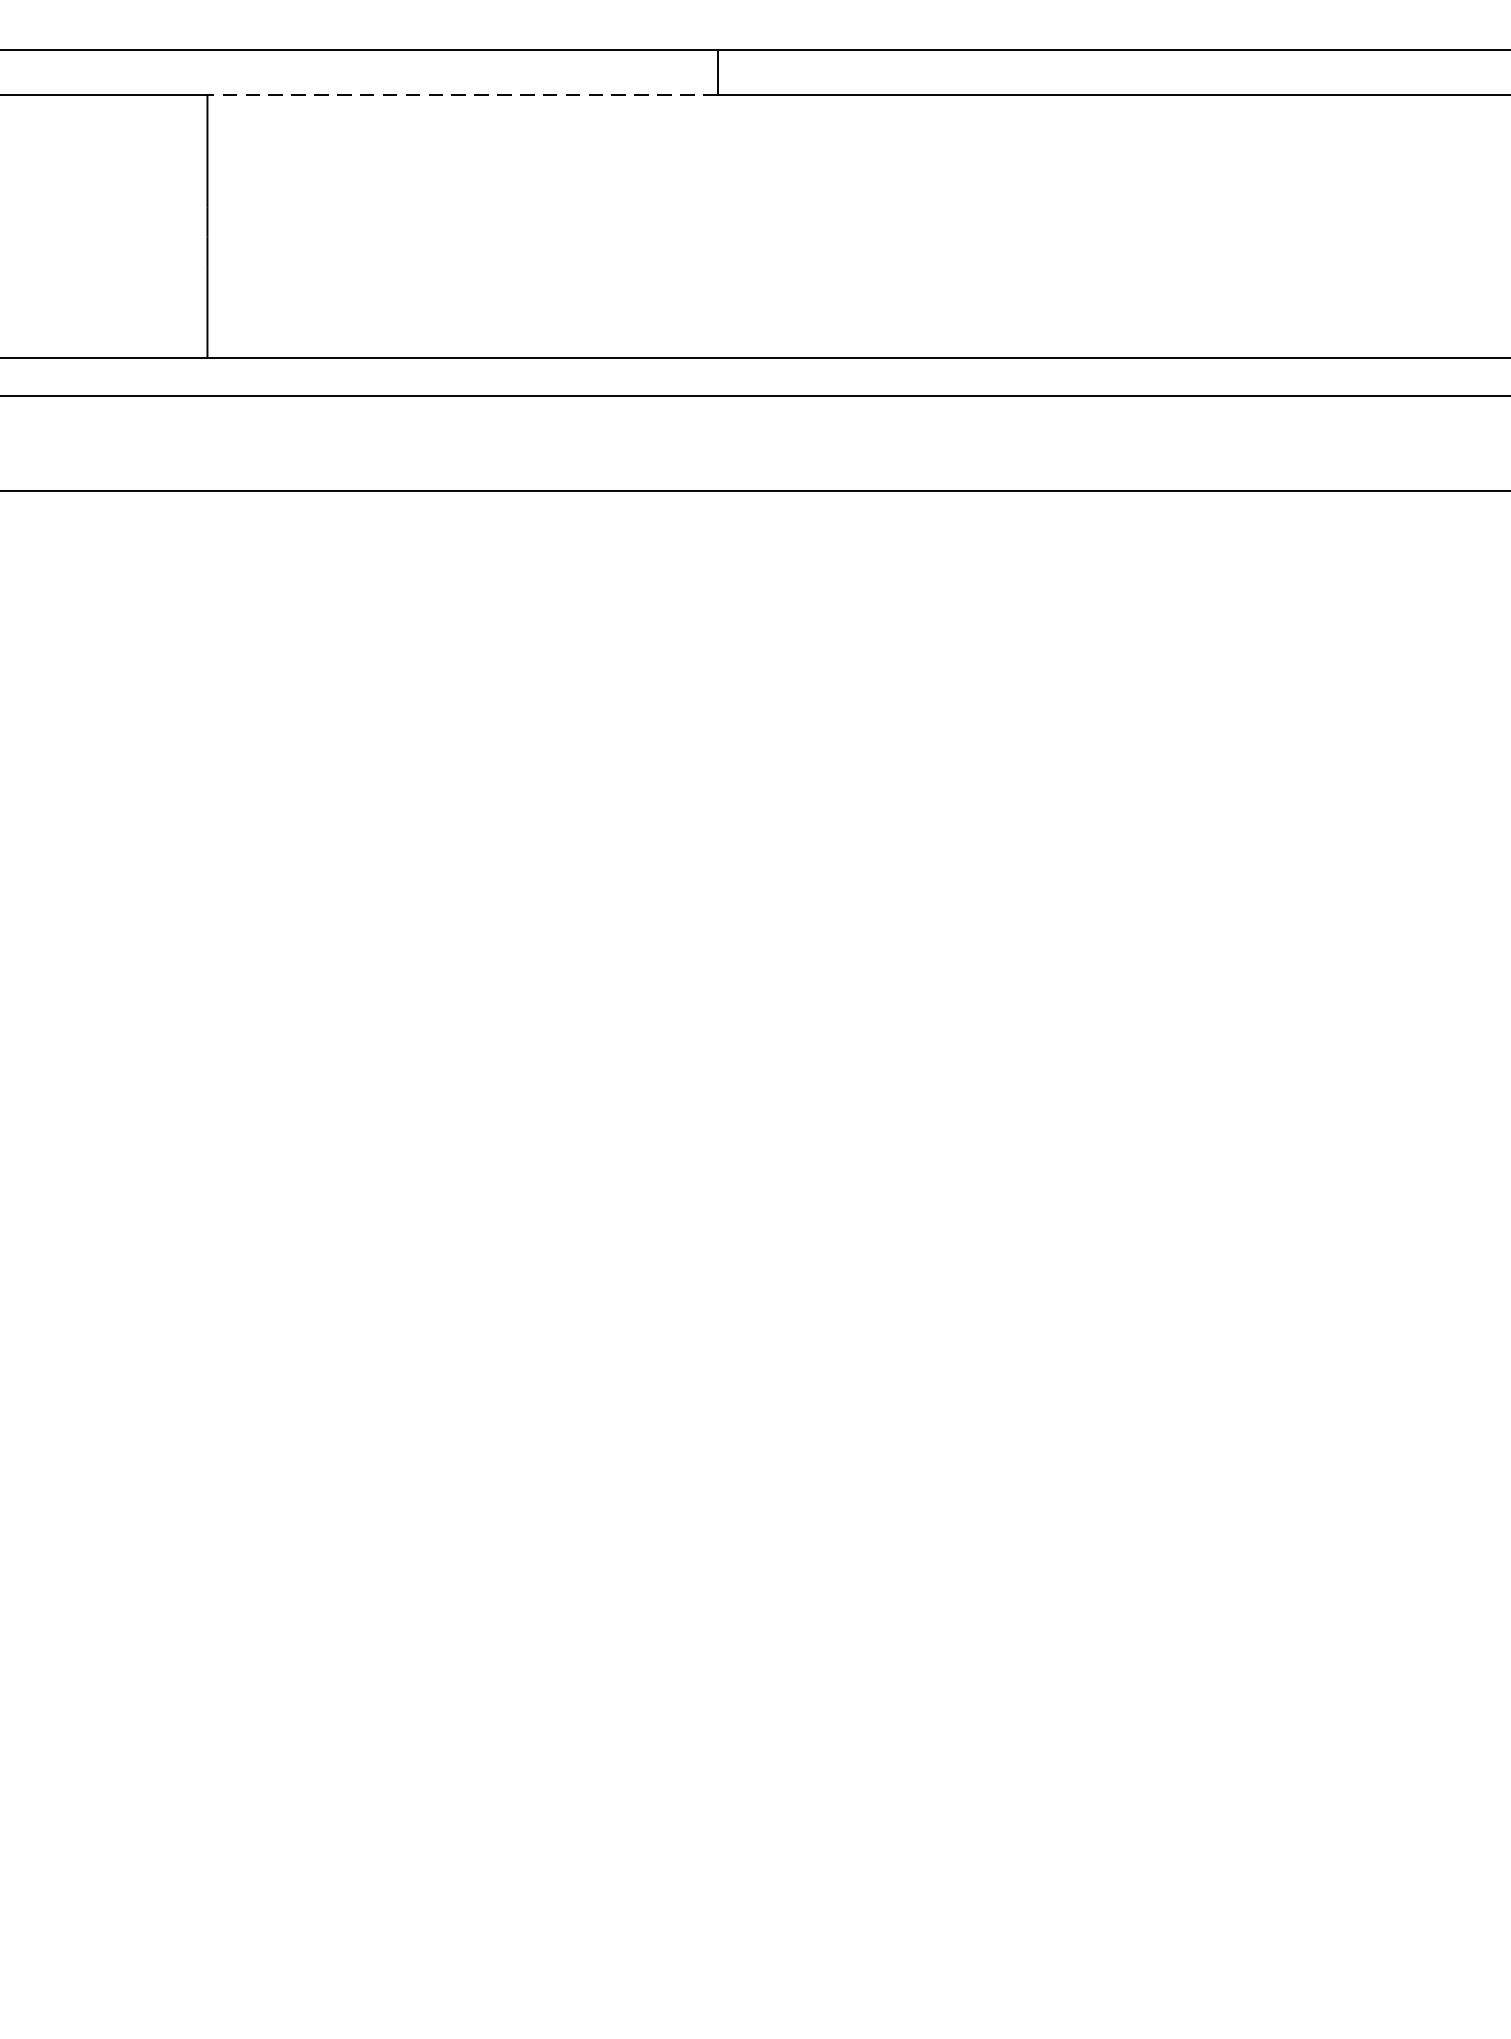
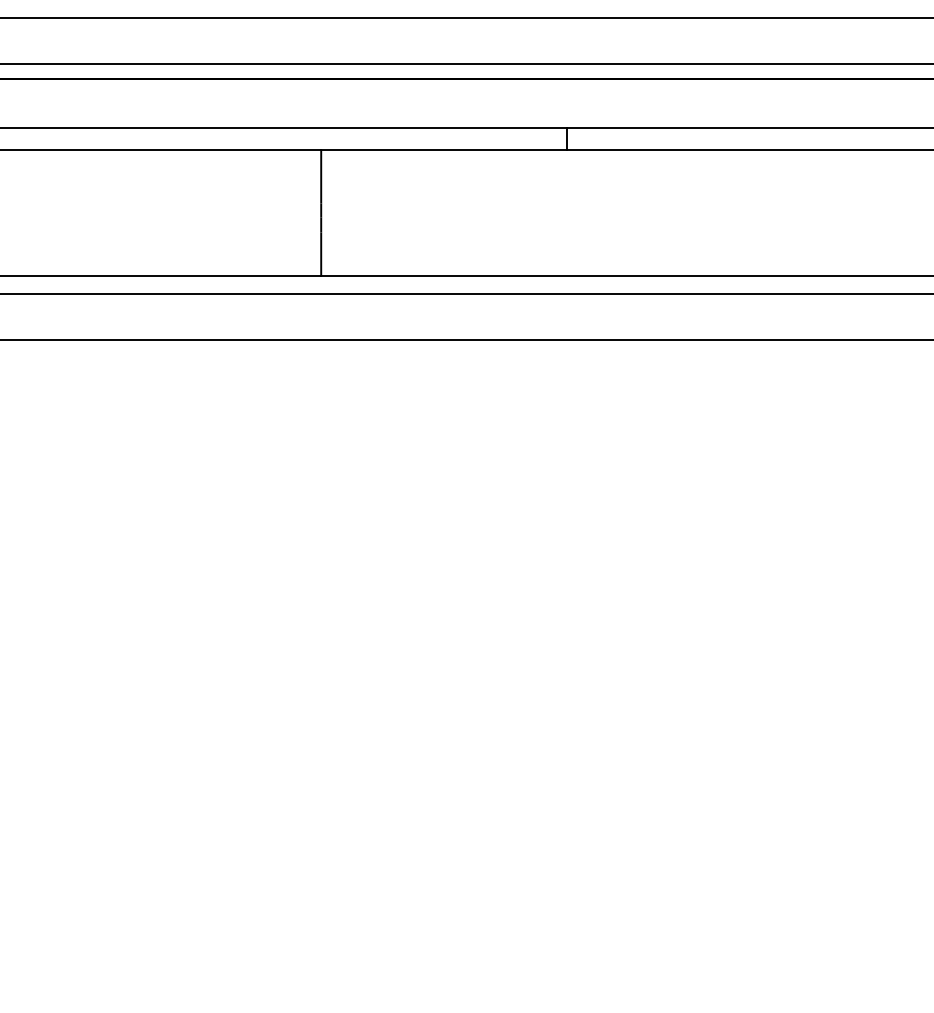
line: (461, 95) -> (443, 149), dashed -> solid

